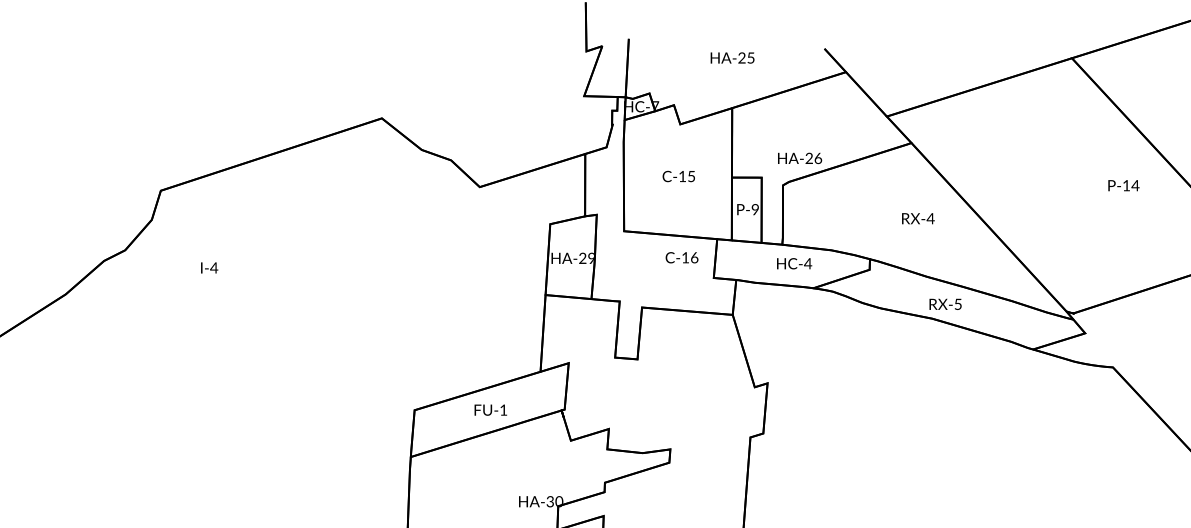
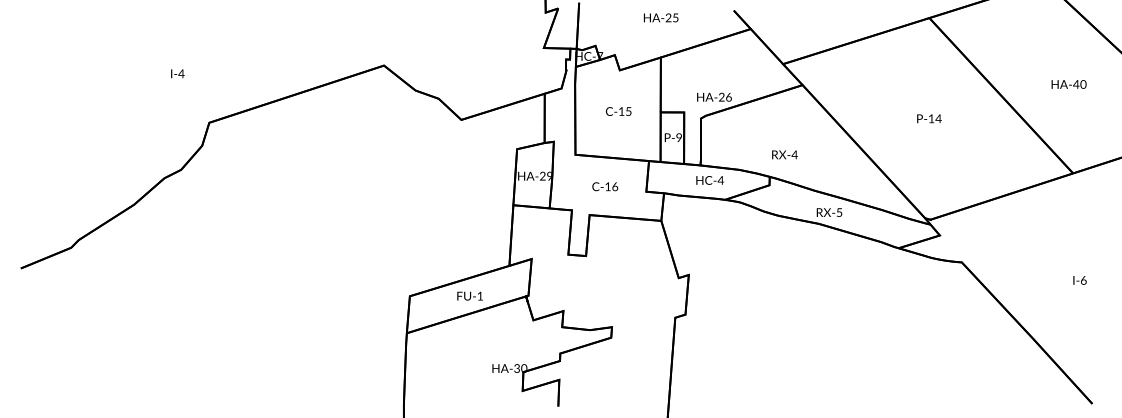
text: (1123, 185) -> (929, 118), moved
text: (917, 218) -> (784, 154), moved
text: (682, 257) -> (605, 186), moved
text: (209, 267) -> (177, 73), moved

